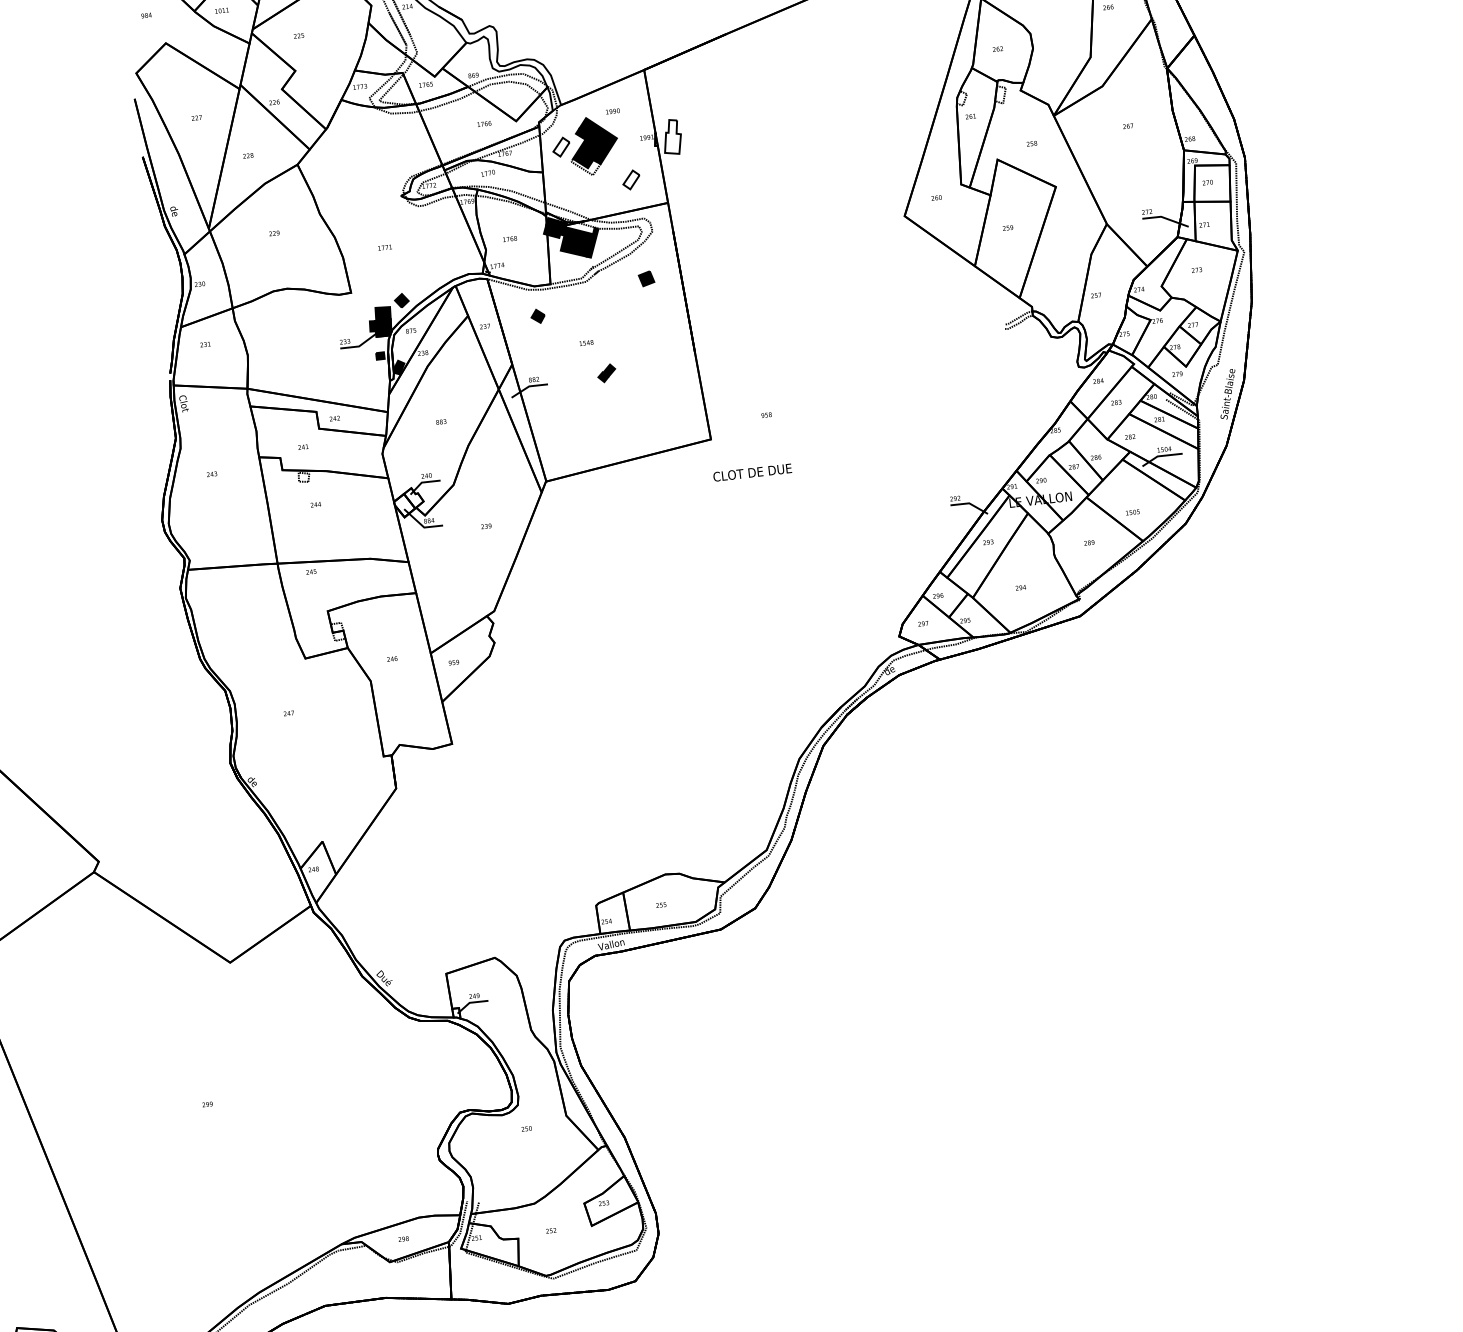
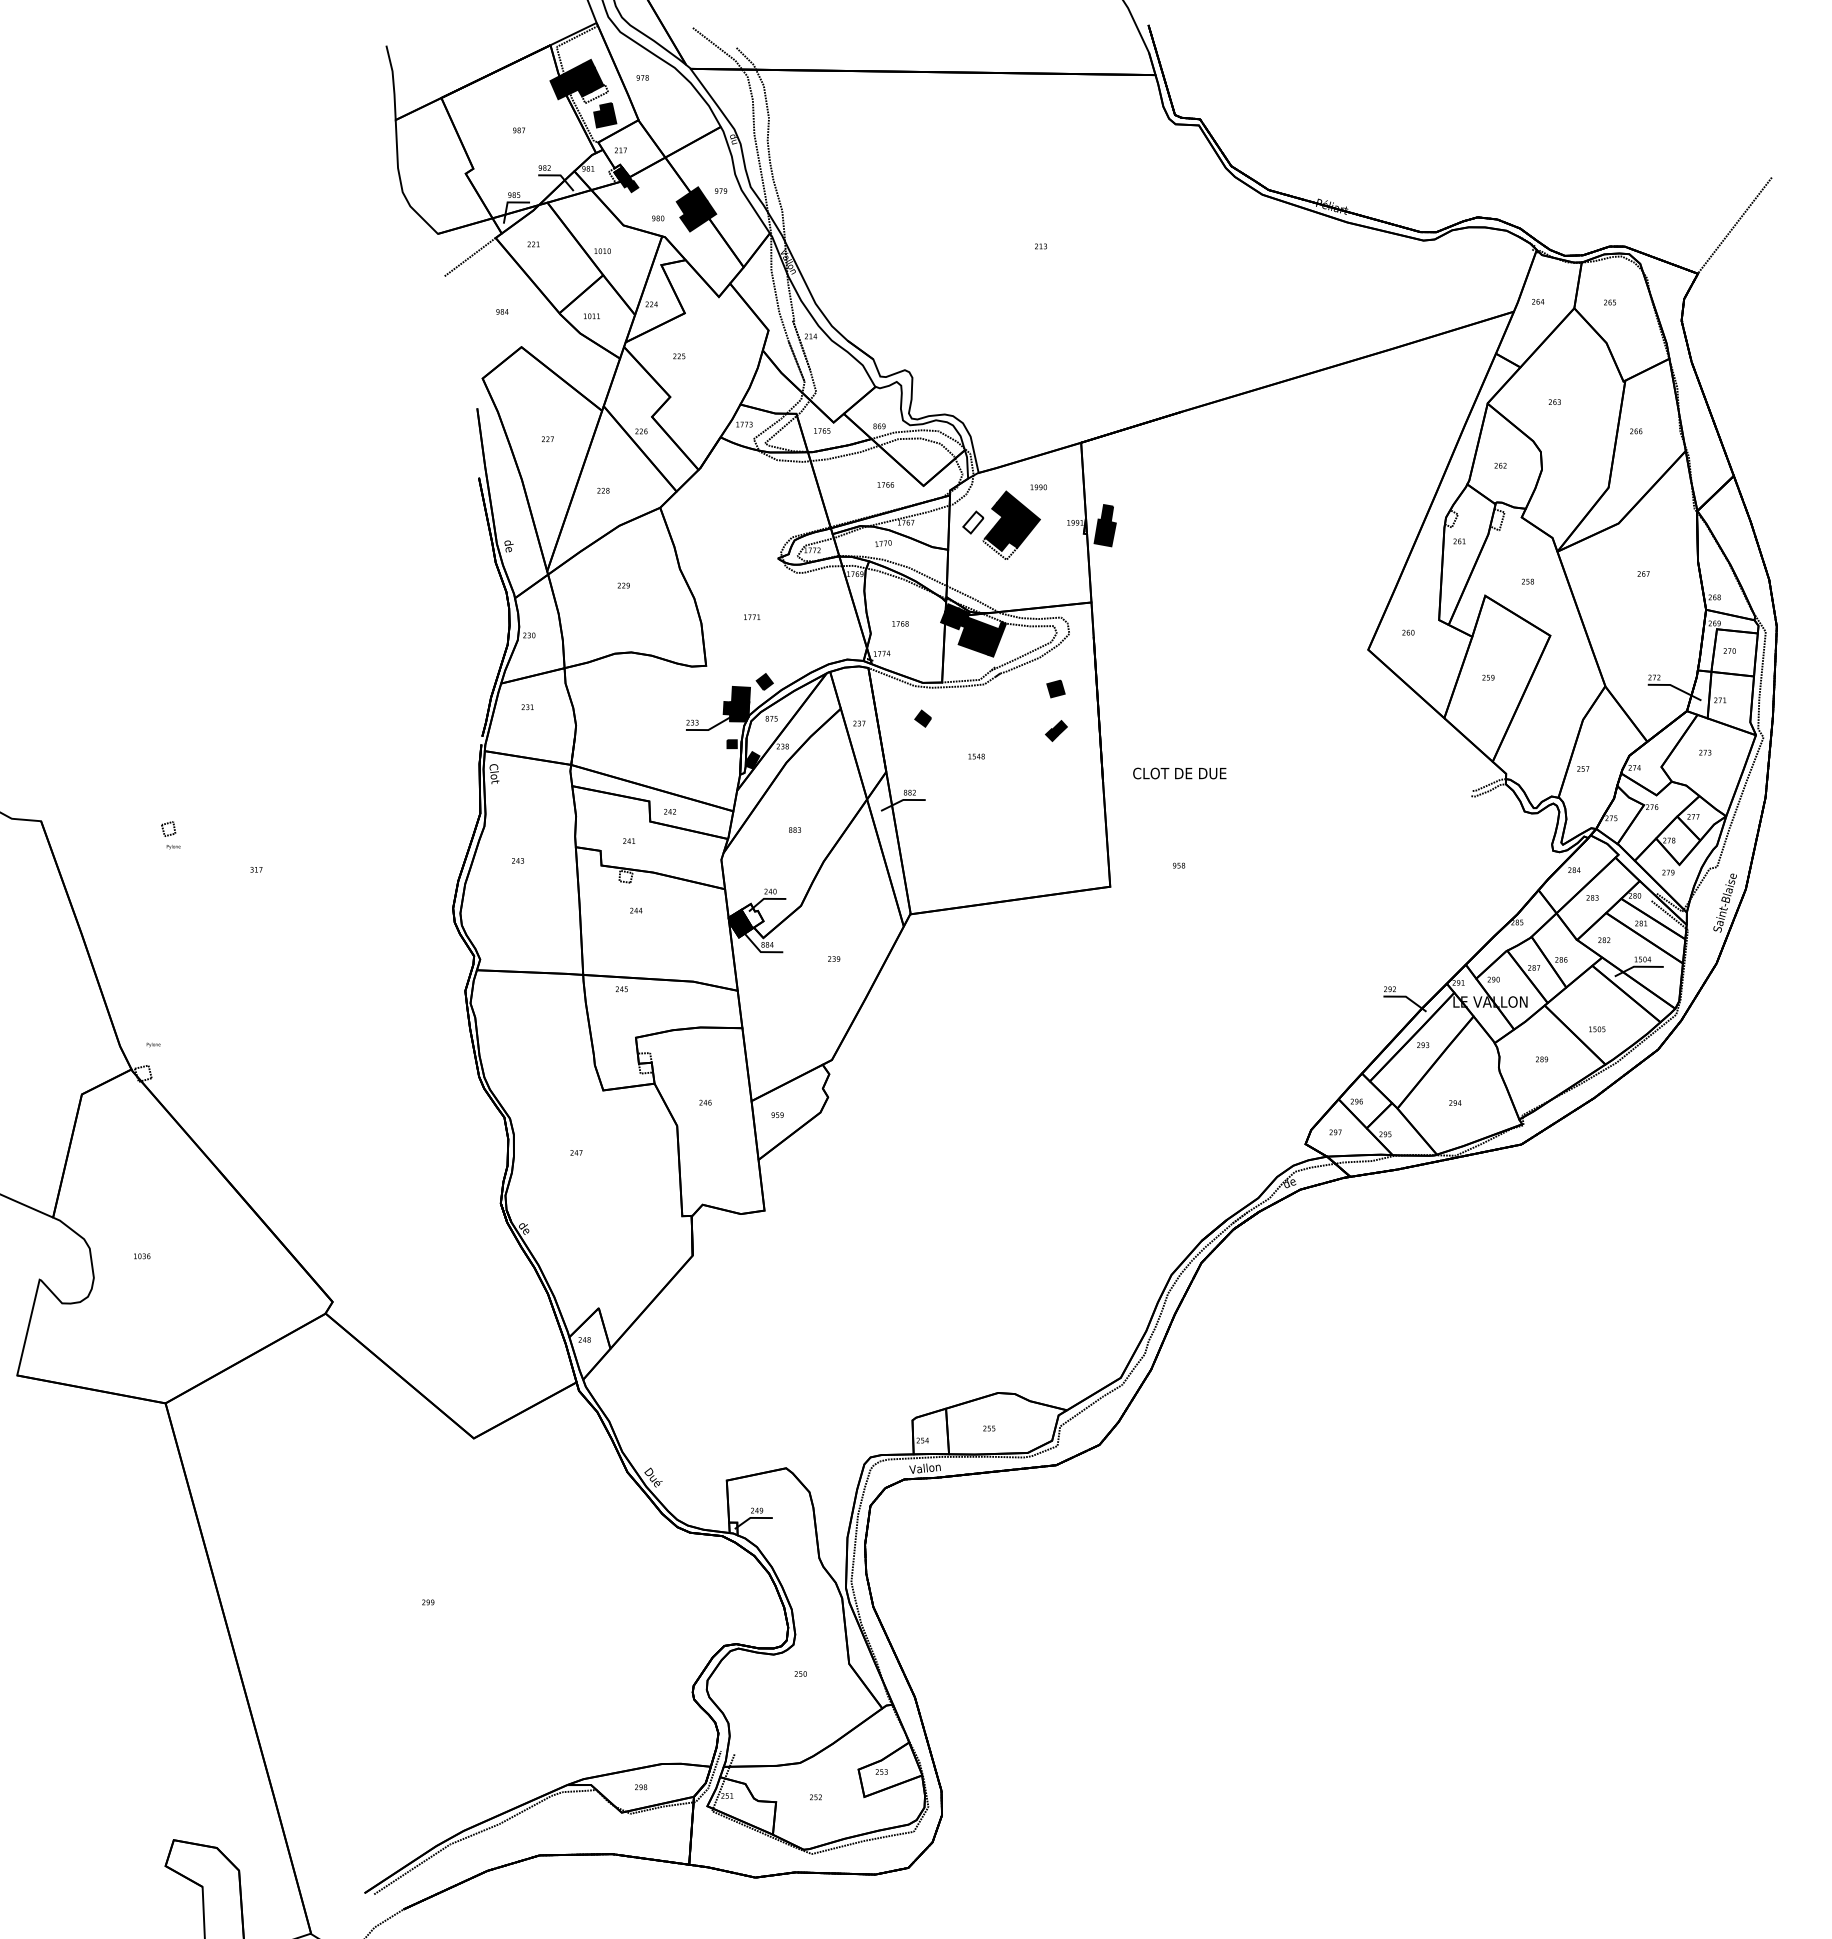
fill: (671, 137) -> (1104, 525), added
part: (631, 179) -> (1051, 570), removed
part: (606, 372) -> (1056, 730), moved
text: (752, 472) -> (1179, 773), moved
fill: (404, 505) -> (740, 923), added

